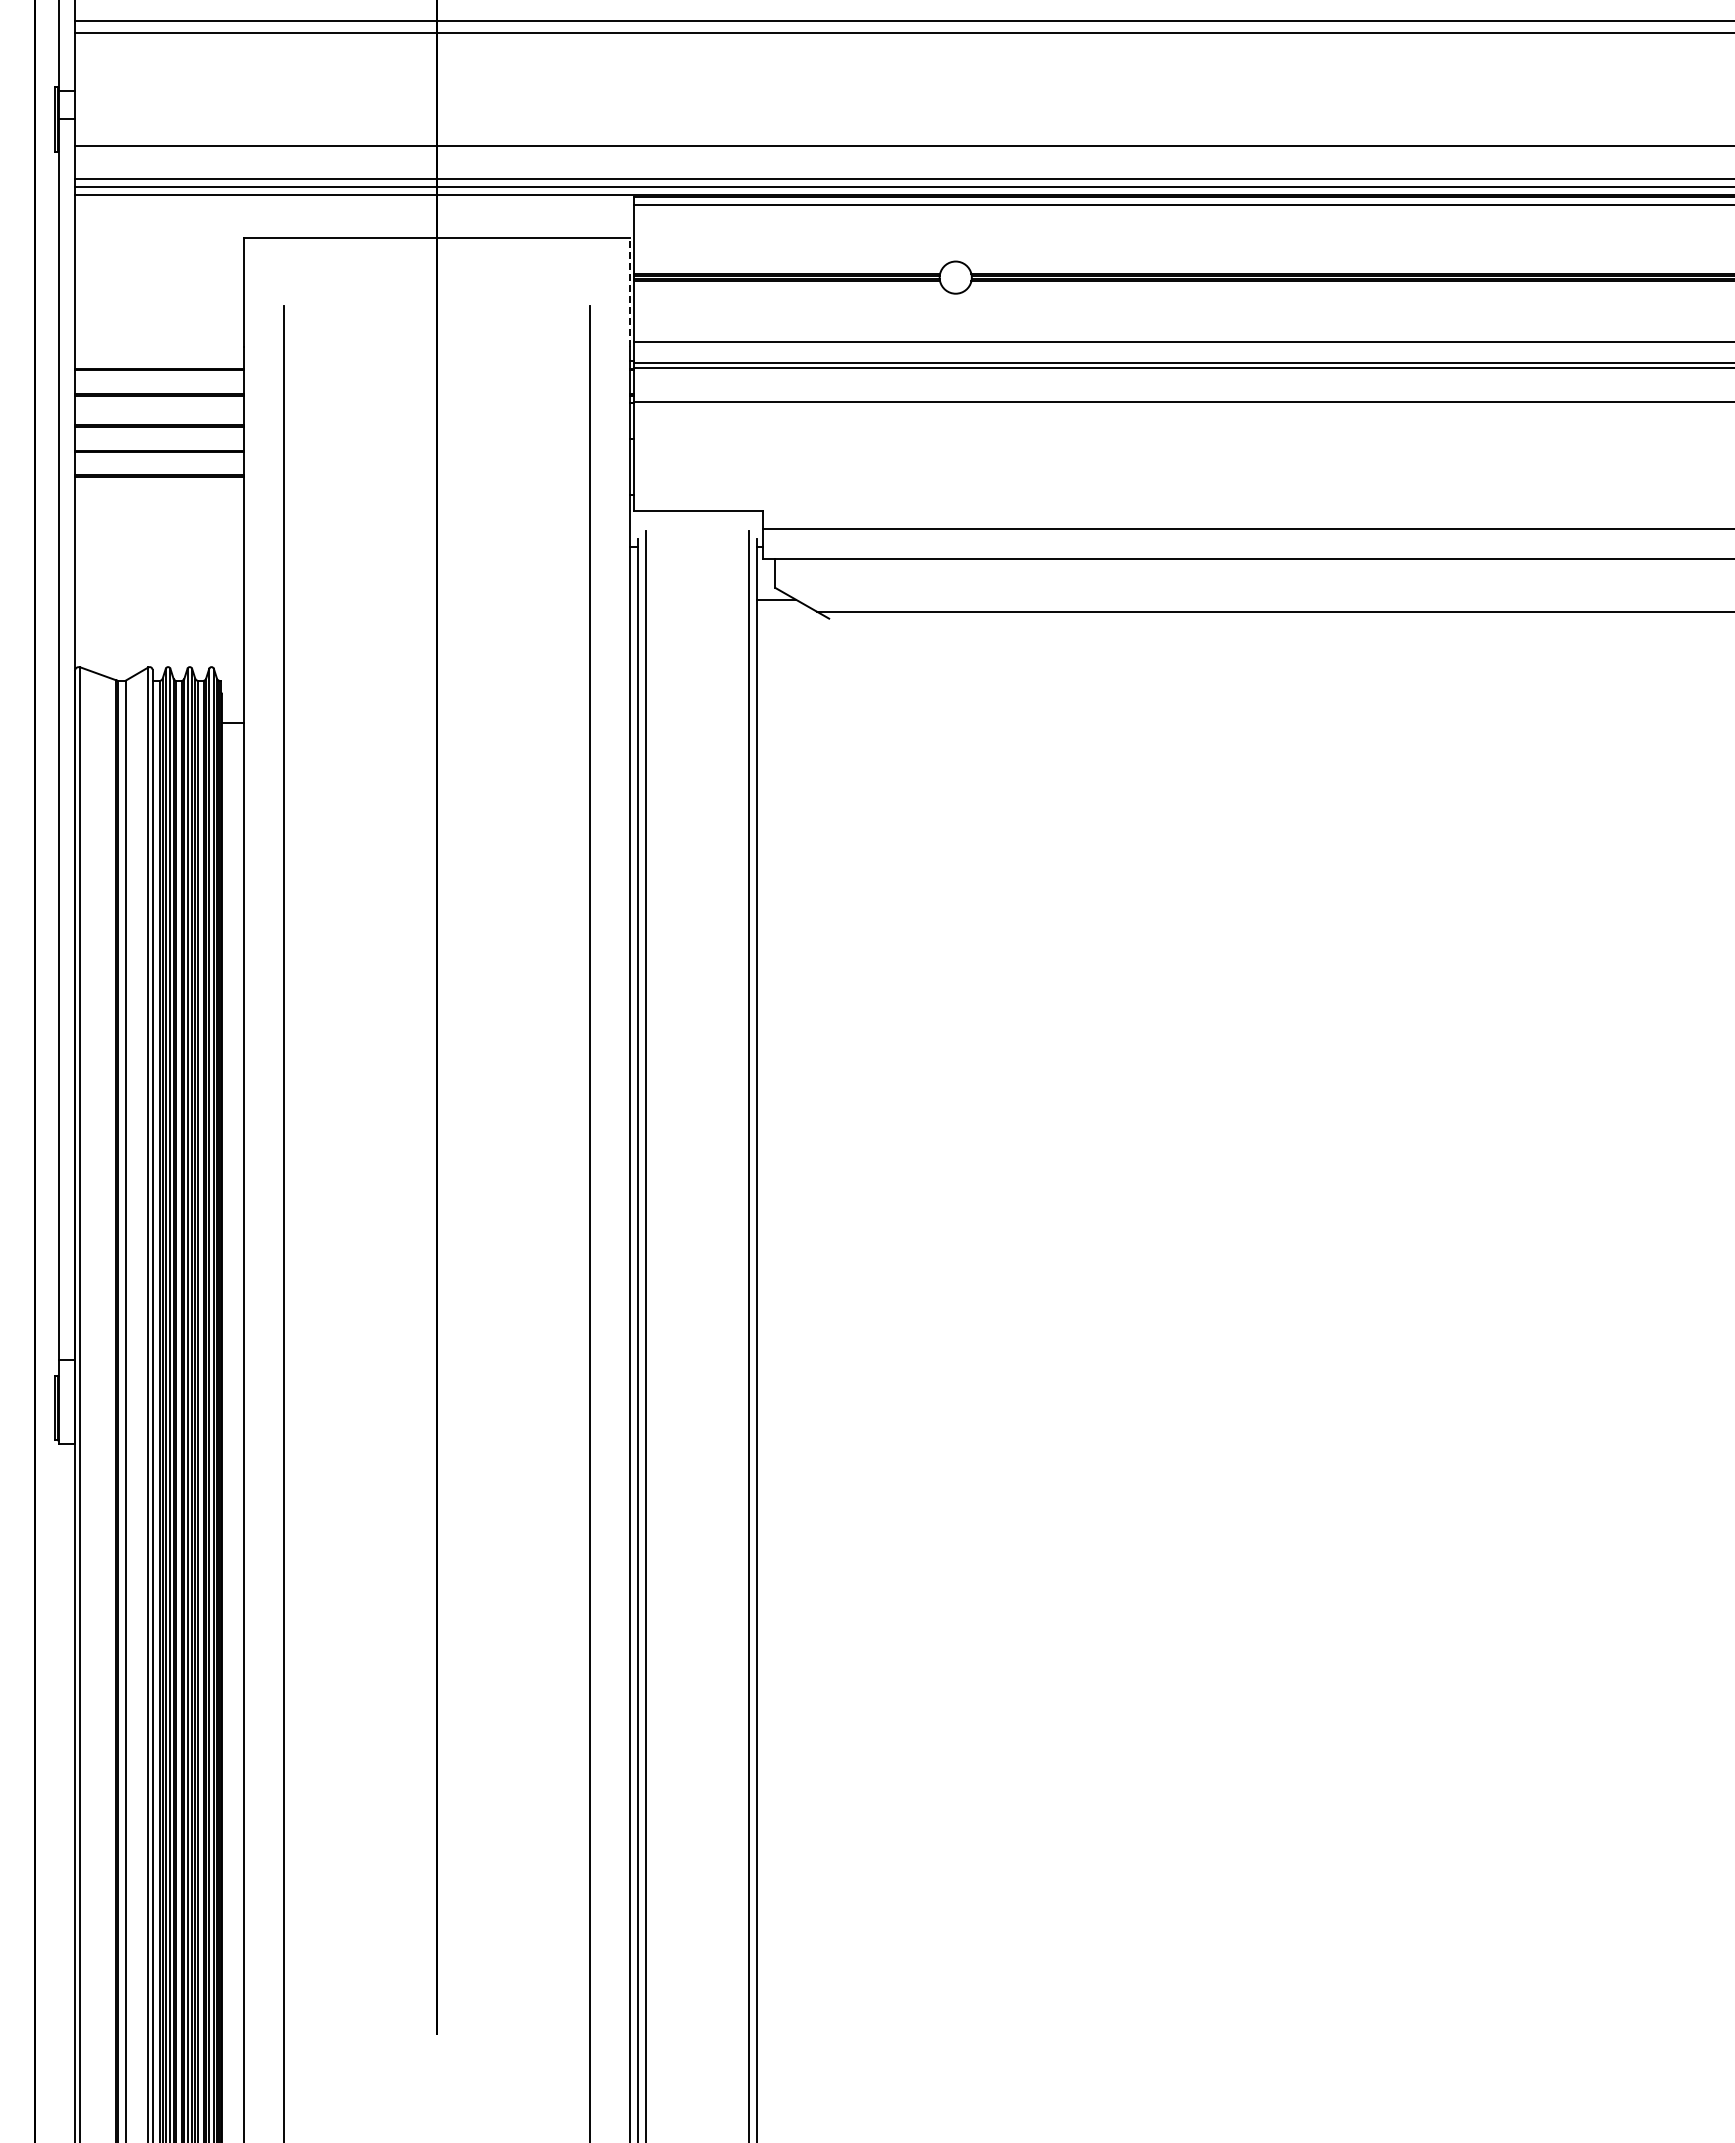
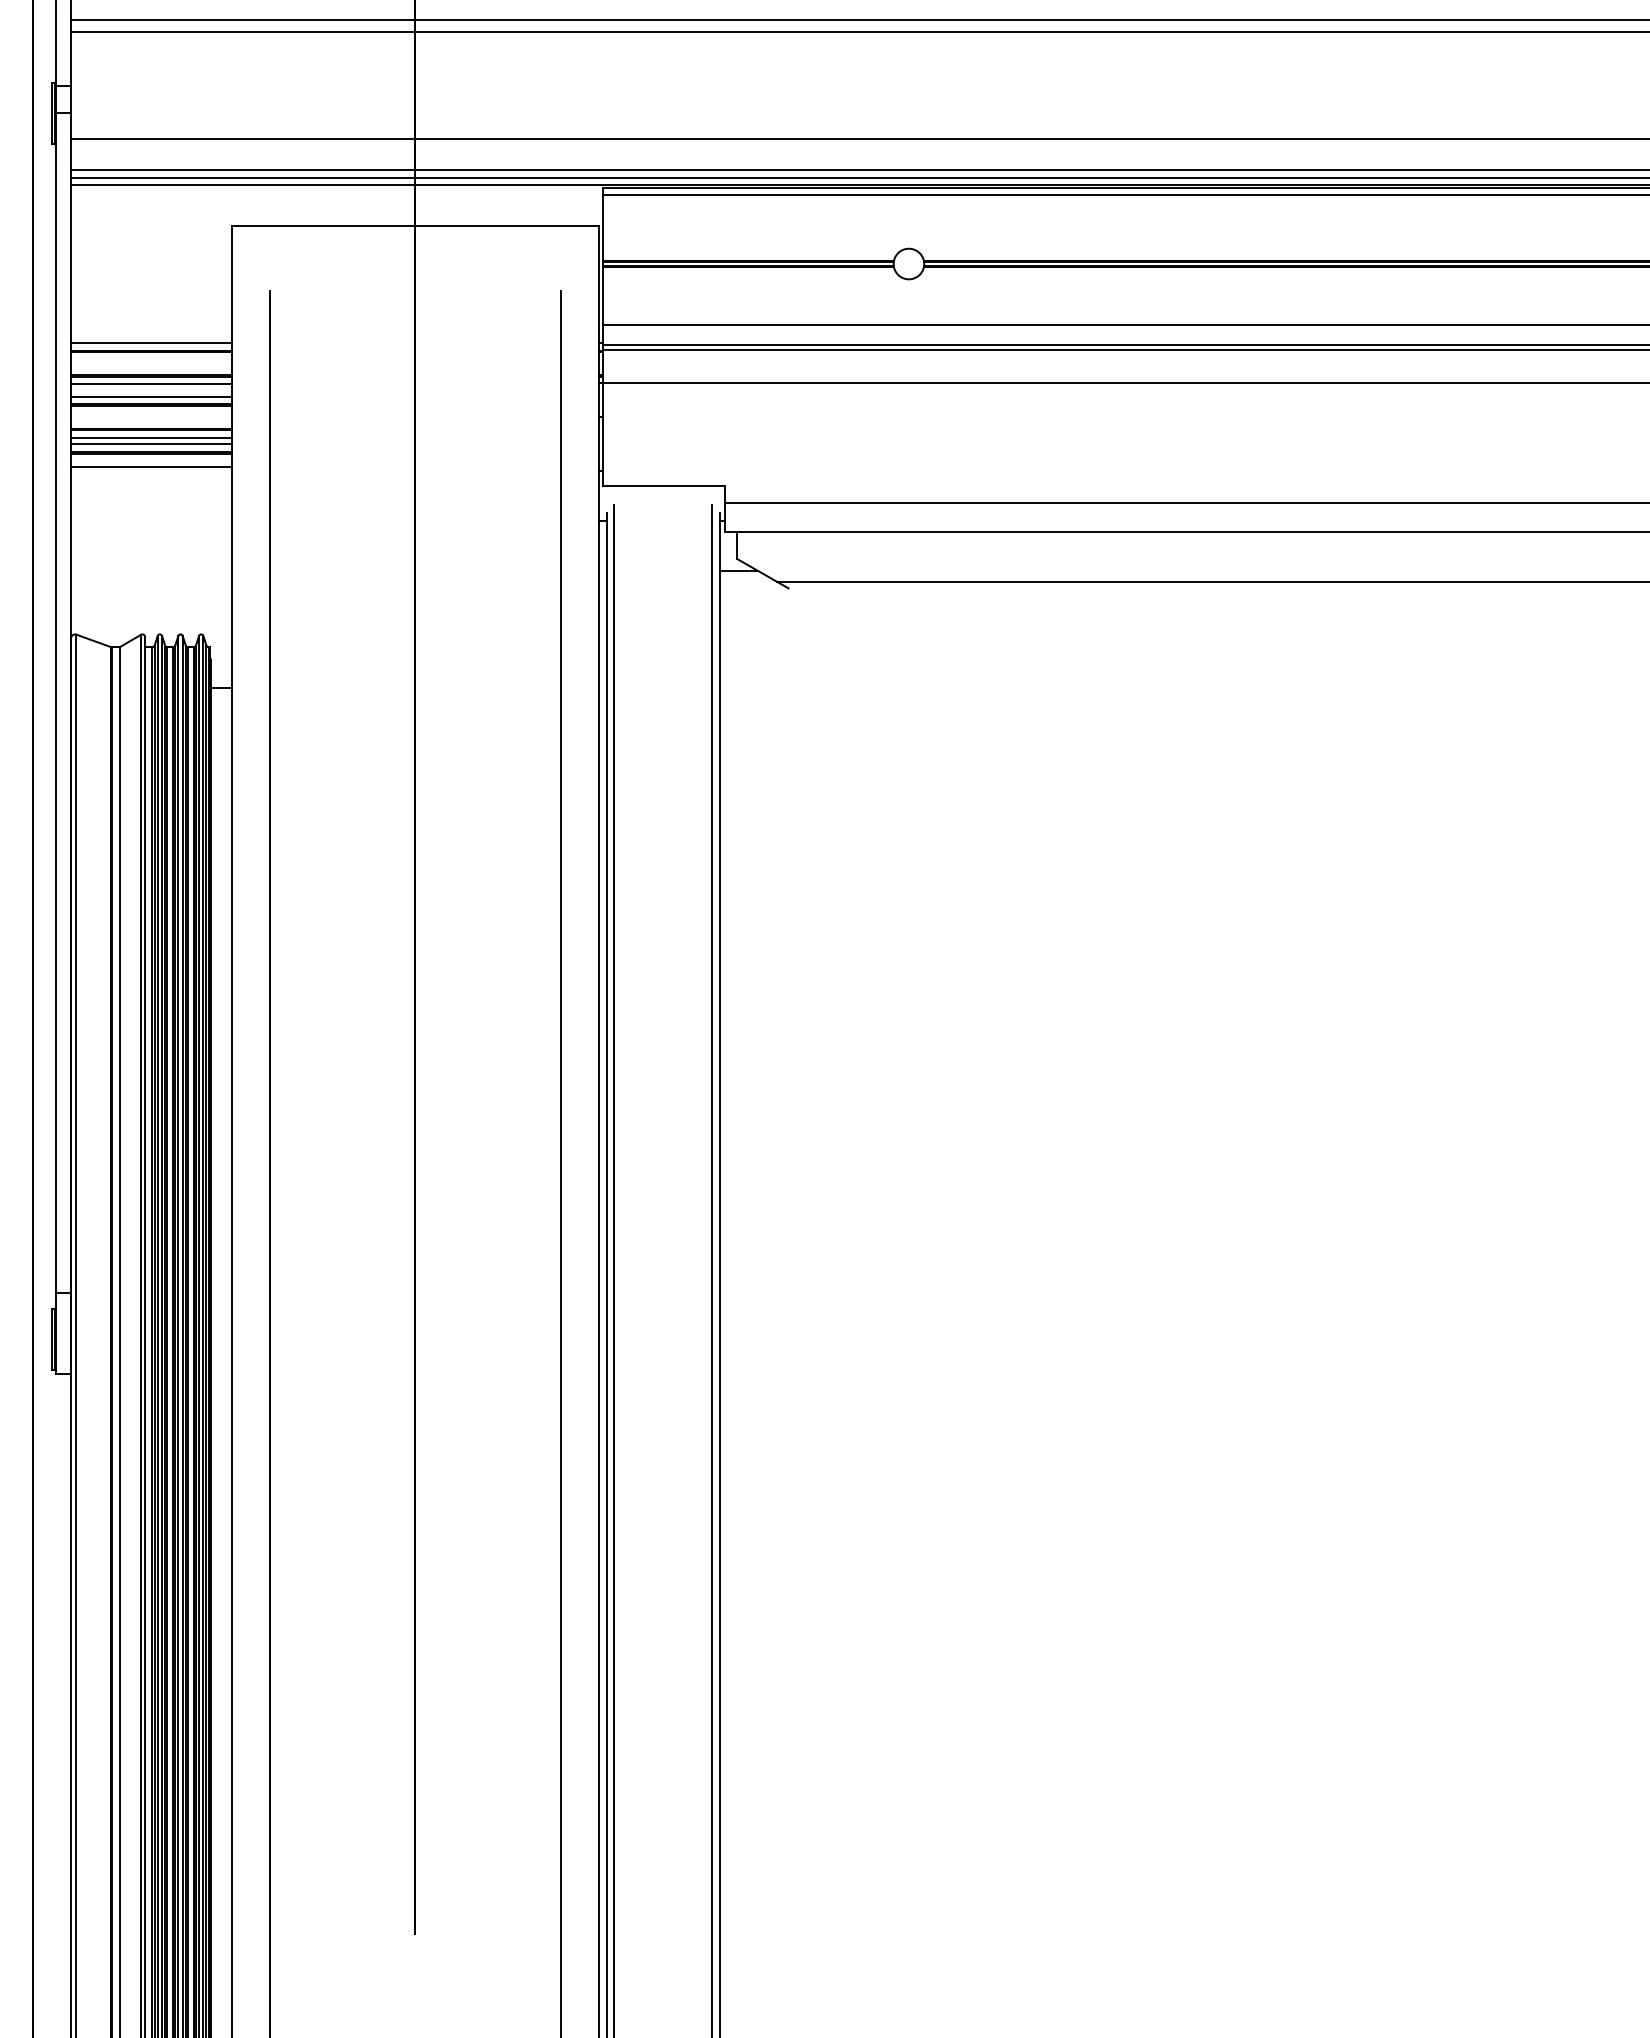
line: (629, 292) -> (598, 278), dashed -> solid
line: (158, 360) -> (150, 342), added
line: (158, 403) -> (150, 383), added
line: (158, 417) -> (150, 397), added
line: (158, 460) -> (150, 437), added
line: (158, 466) -> (150, 443), added
line: (158, 491) -> (150, 467), added

